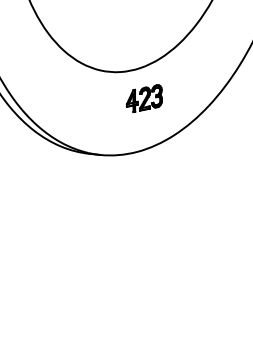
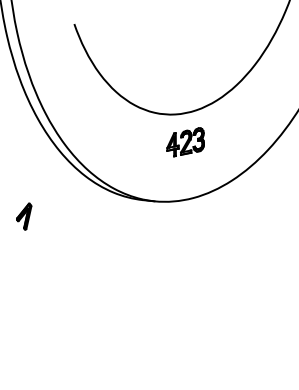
part: (144, 98) -> (185, 142), moved

